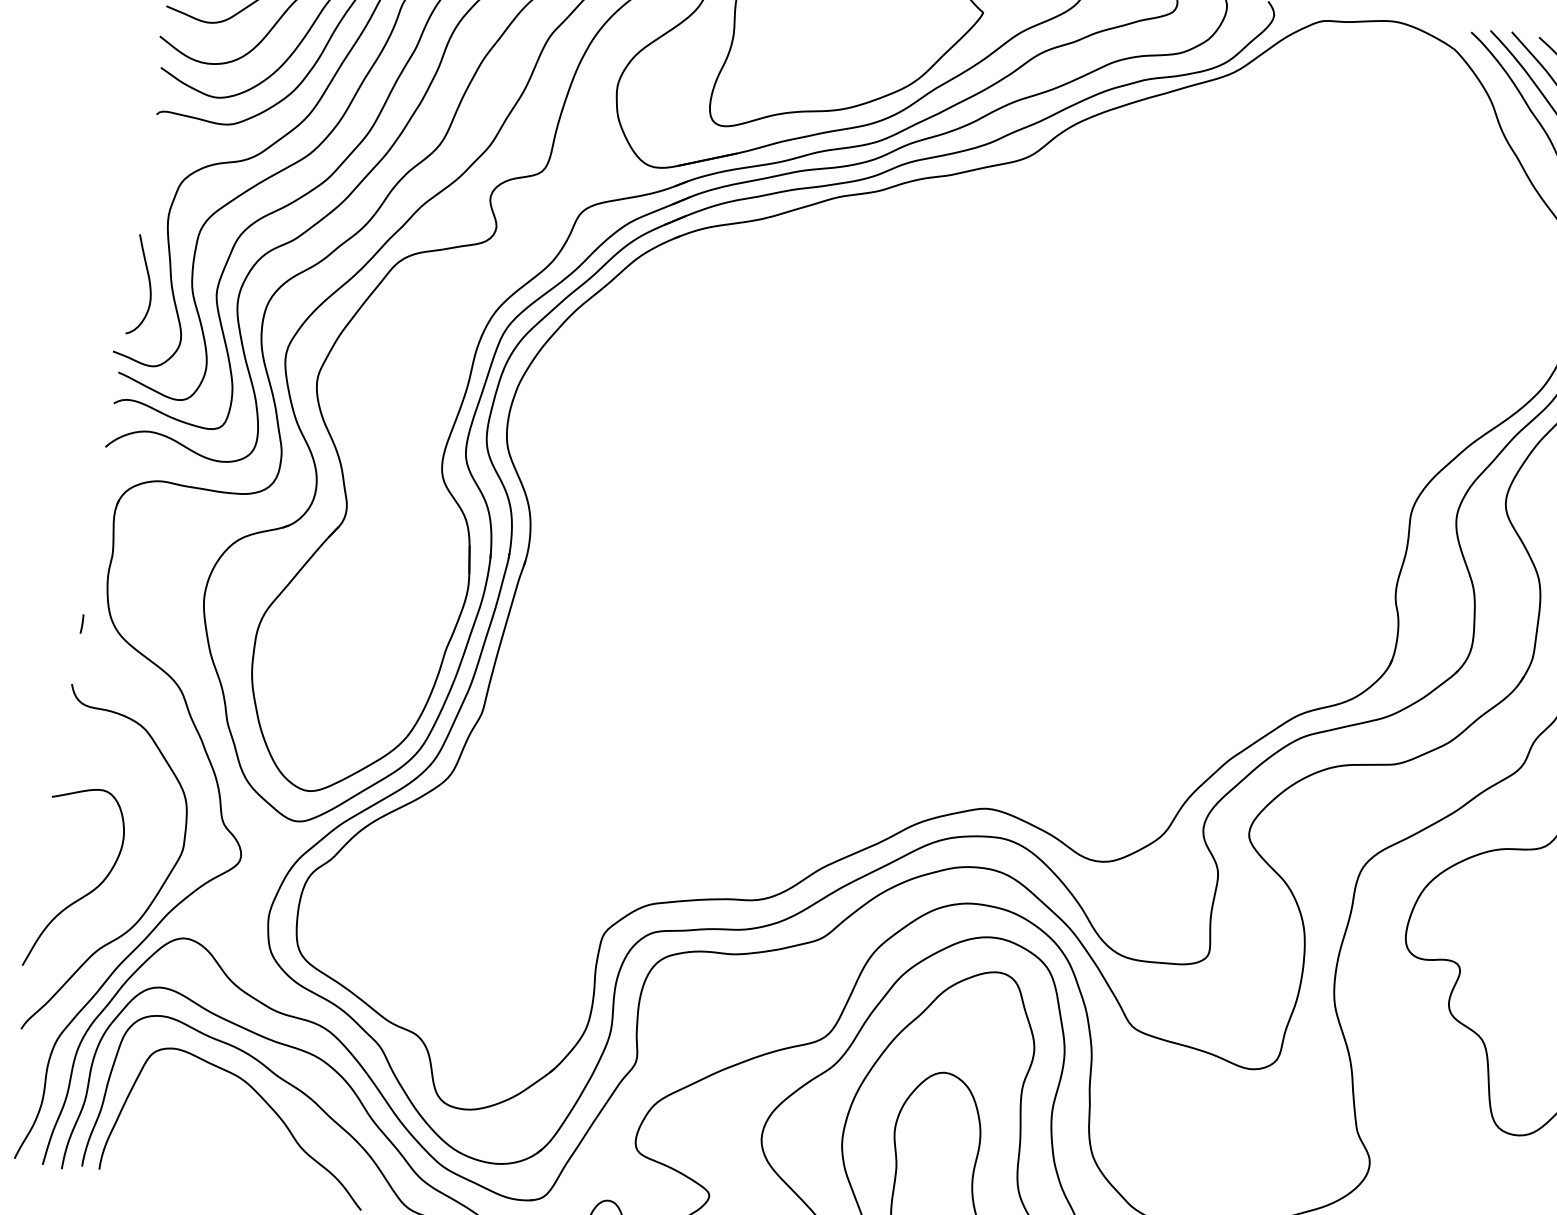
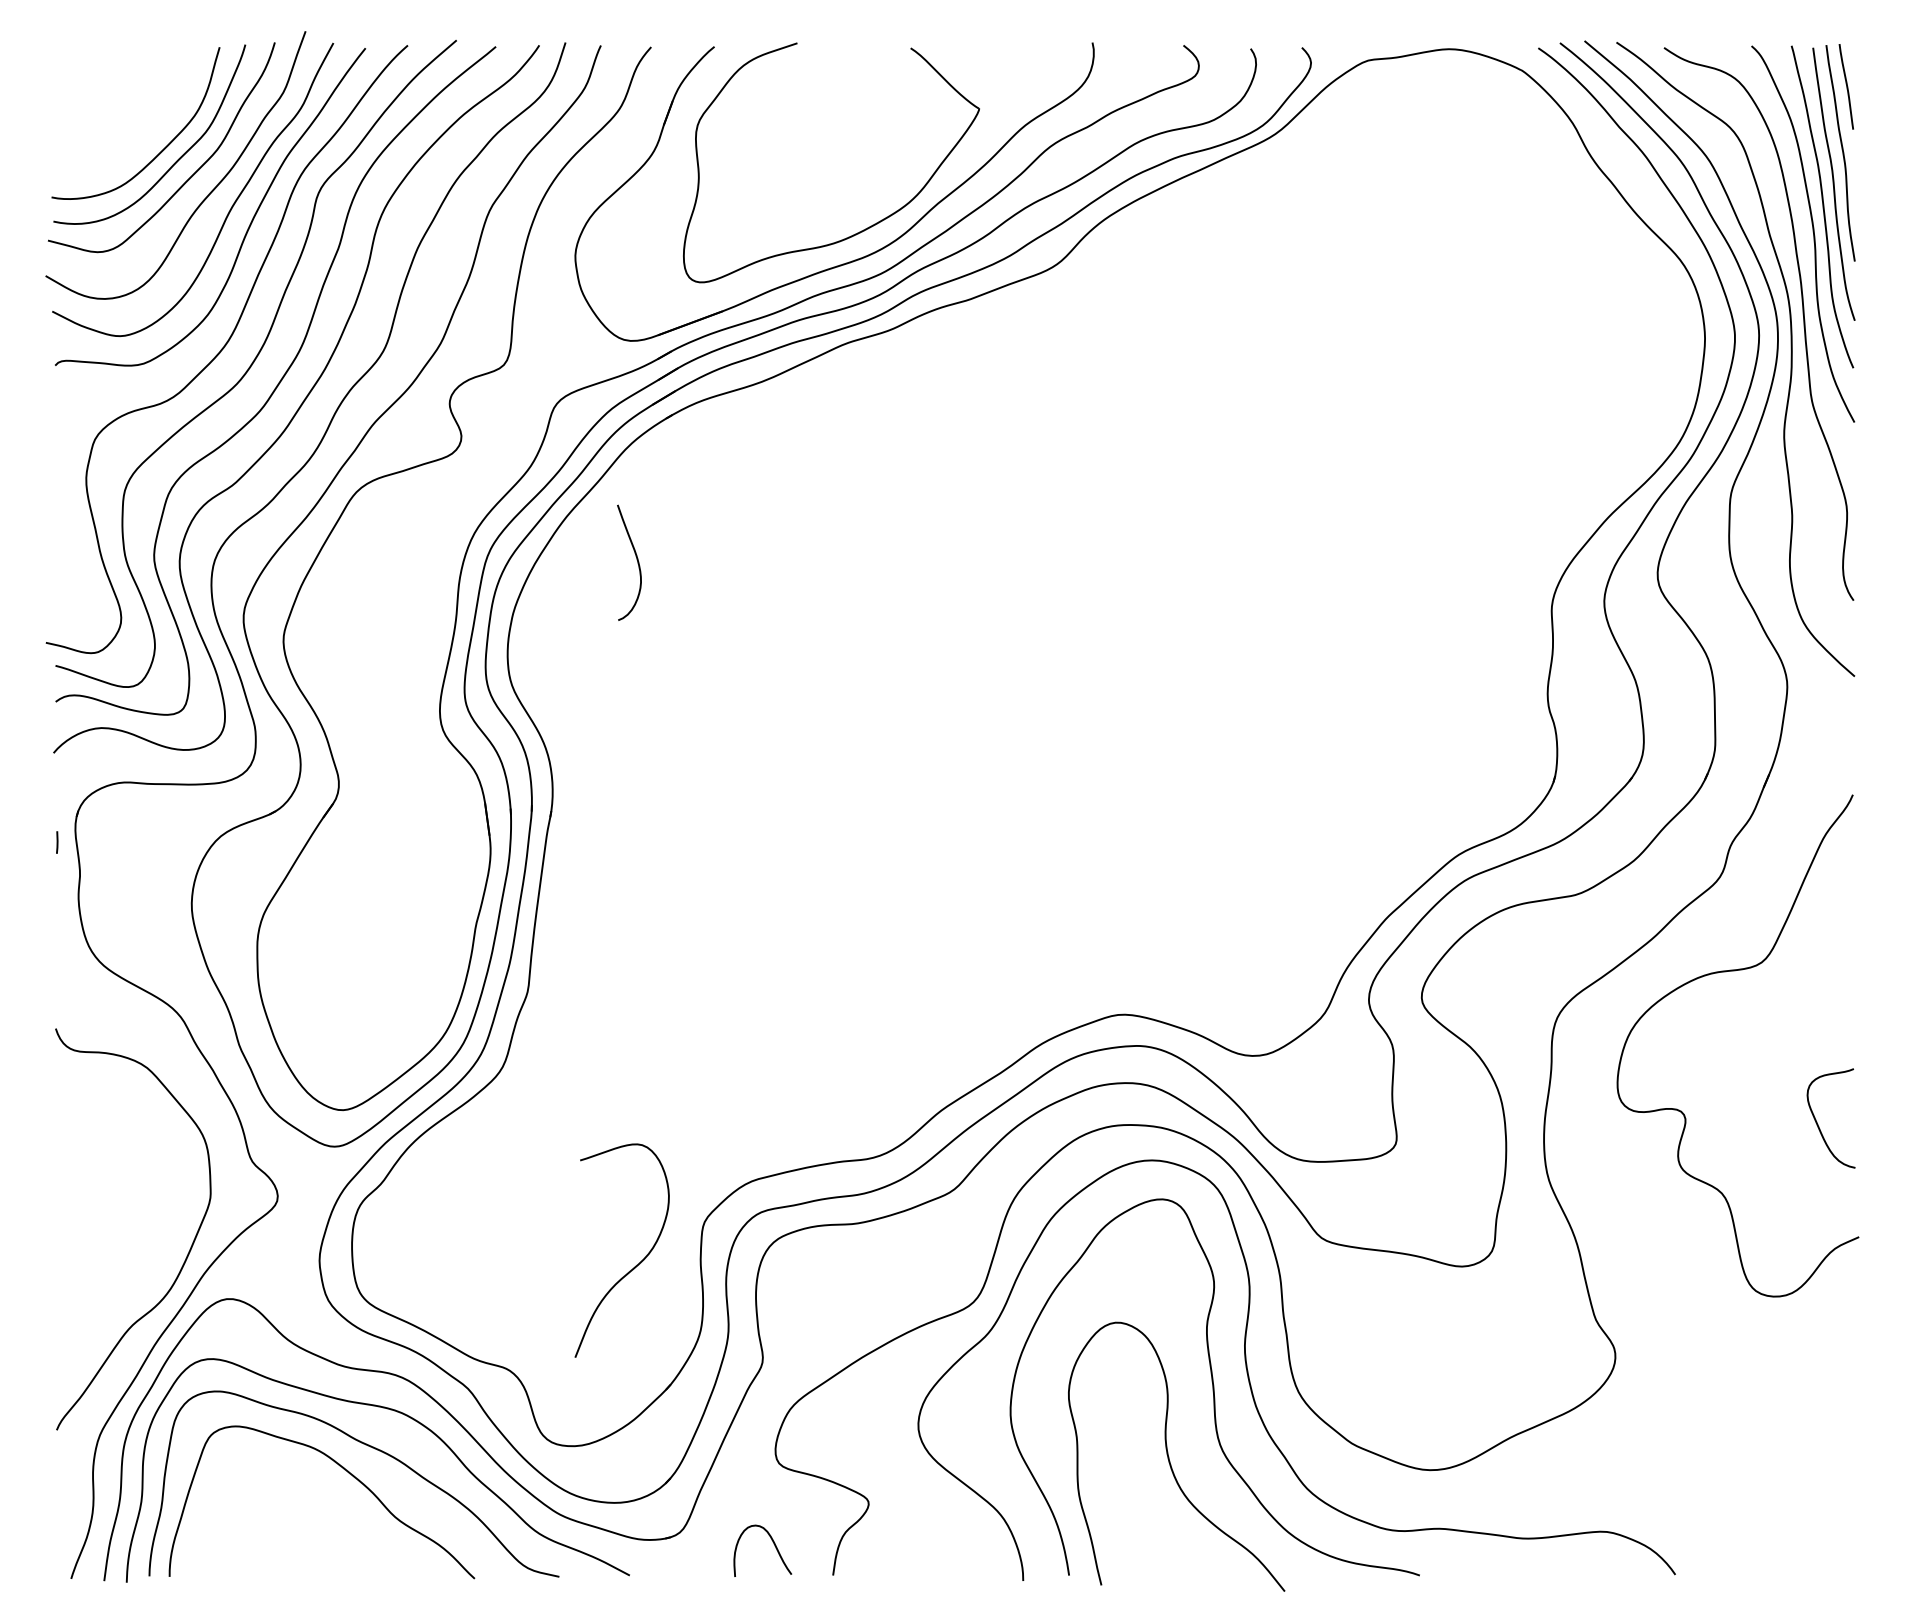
curve: (149, 283) -> (636, 559), moved
line: (82, 624) -> (57, 842), moved
curve: (85, 894) -> (635, 1265), moved

